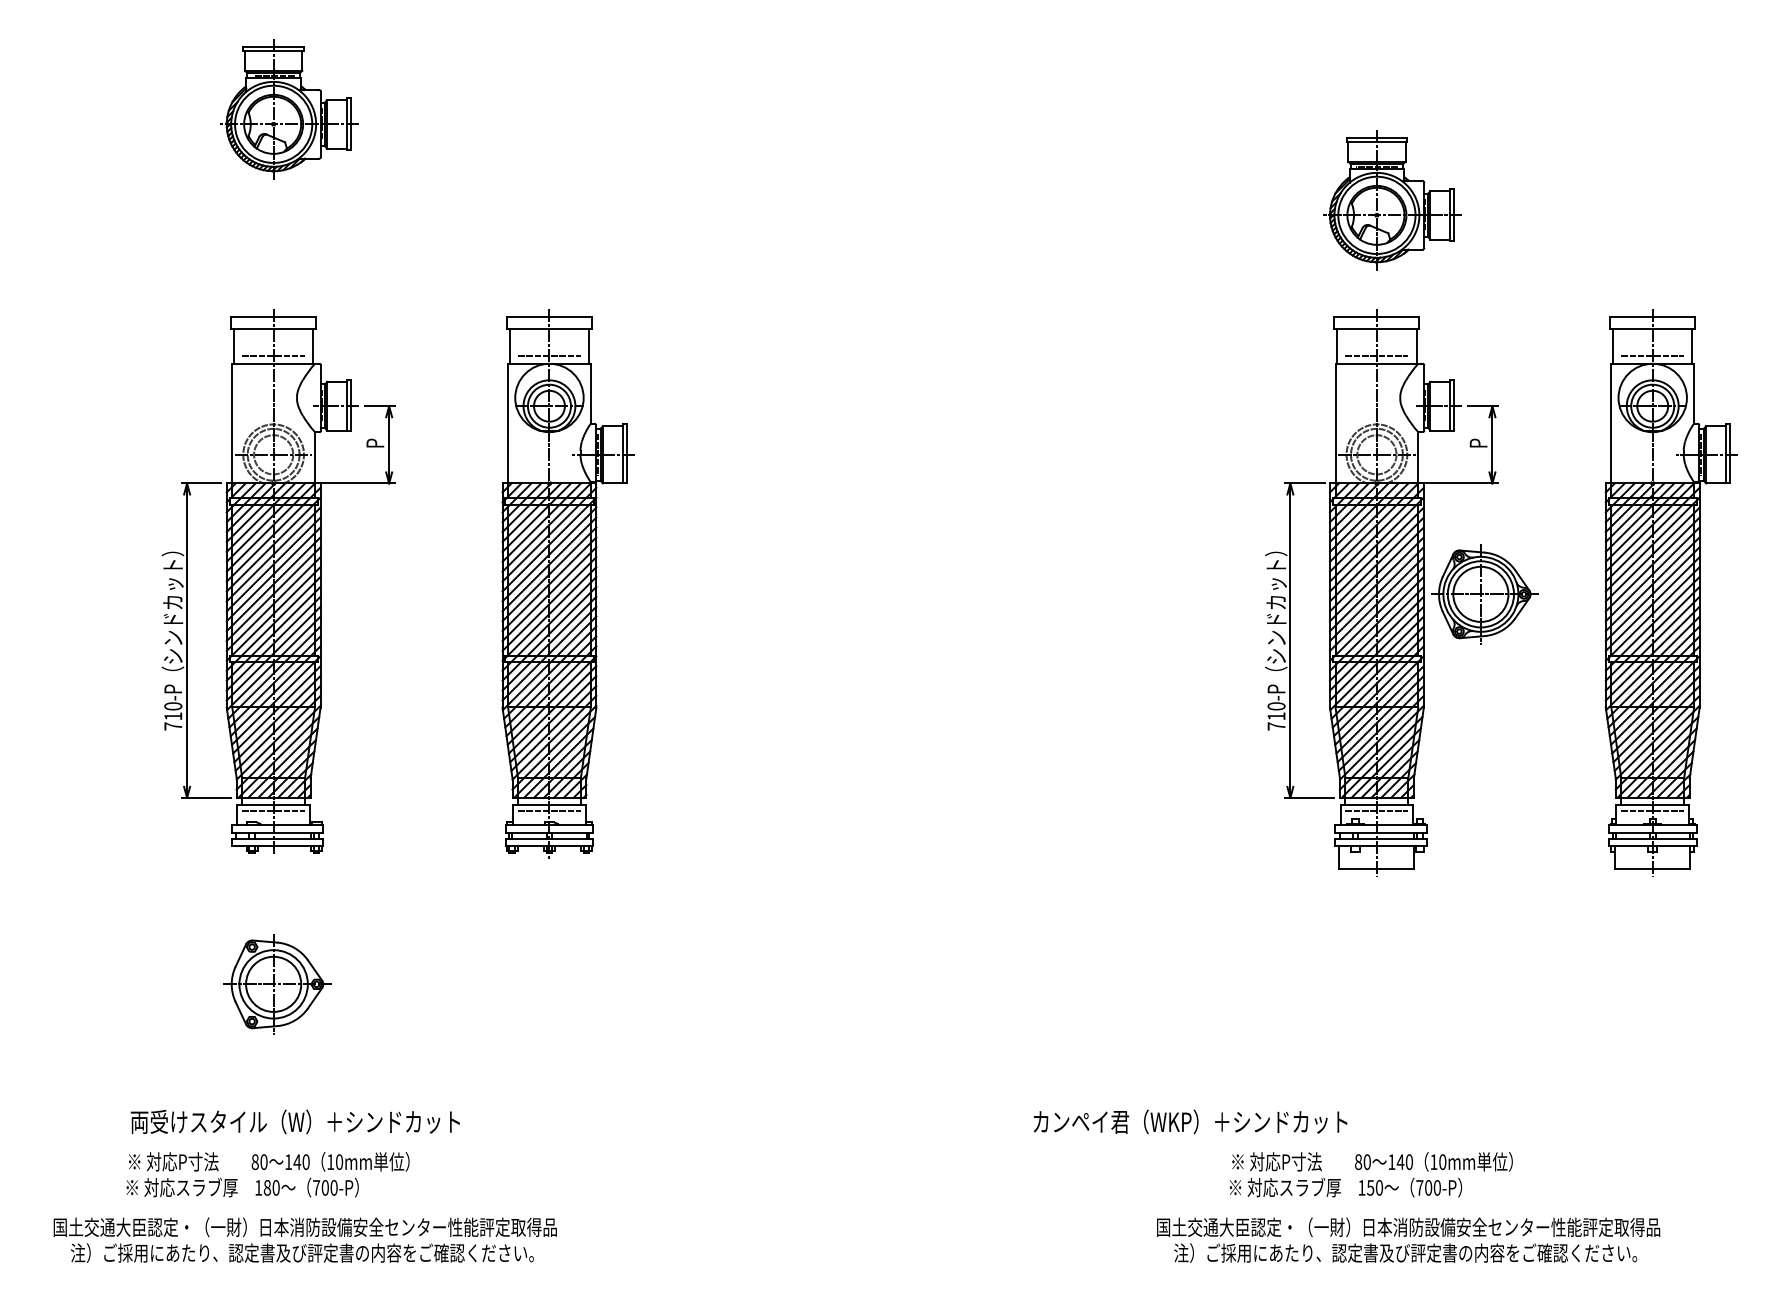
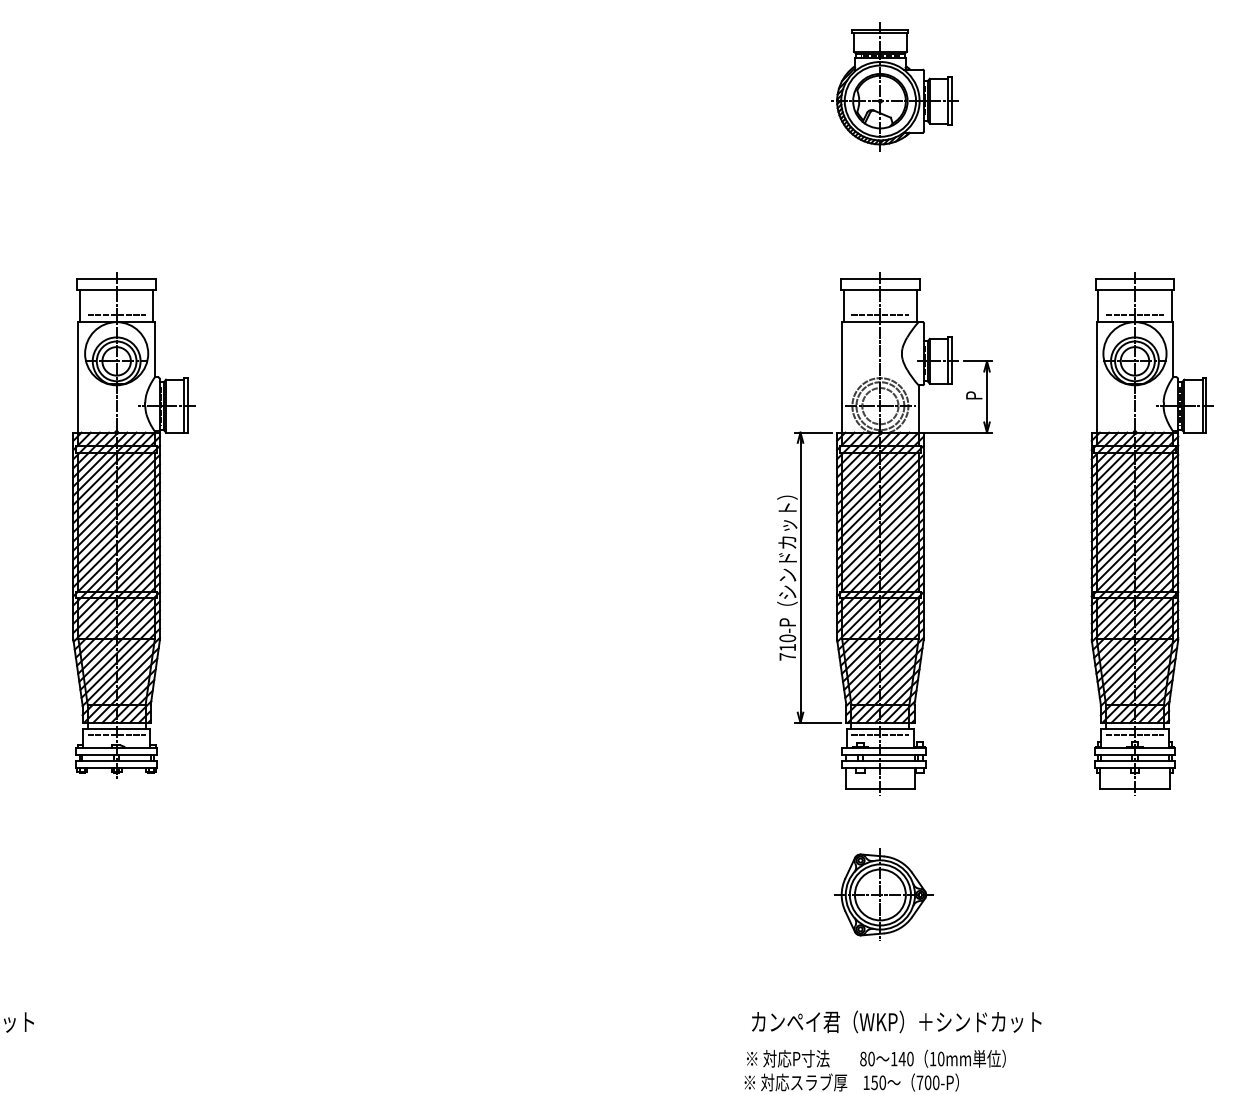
part: (1392, 200) -> (894, 87), moved
part: (1484, 594) -> (883, 895), moved
text: (1190, 1121) -> (896, 1021), moved

